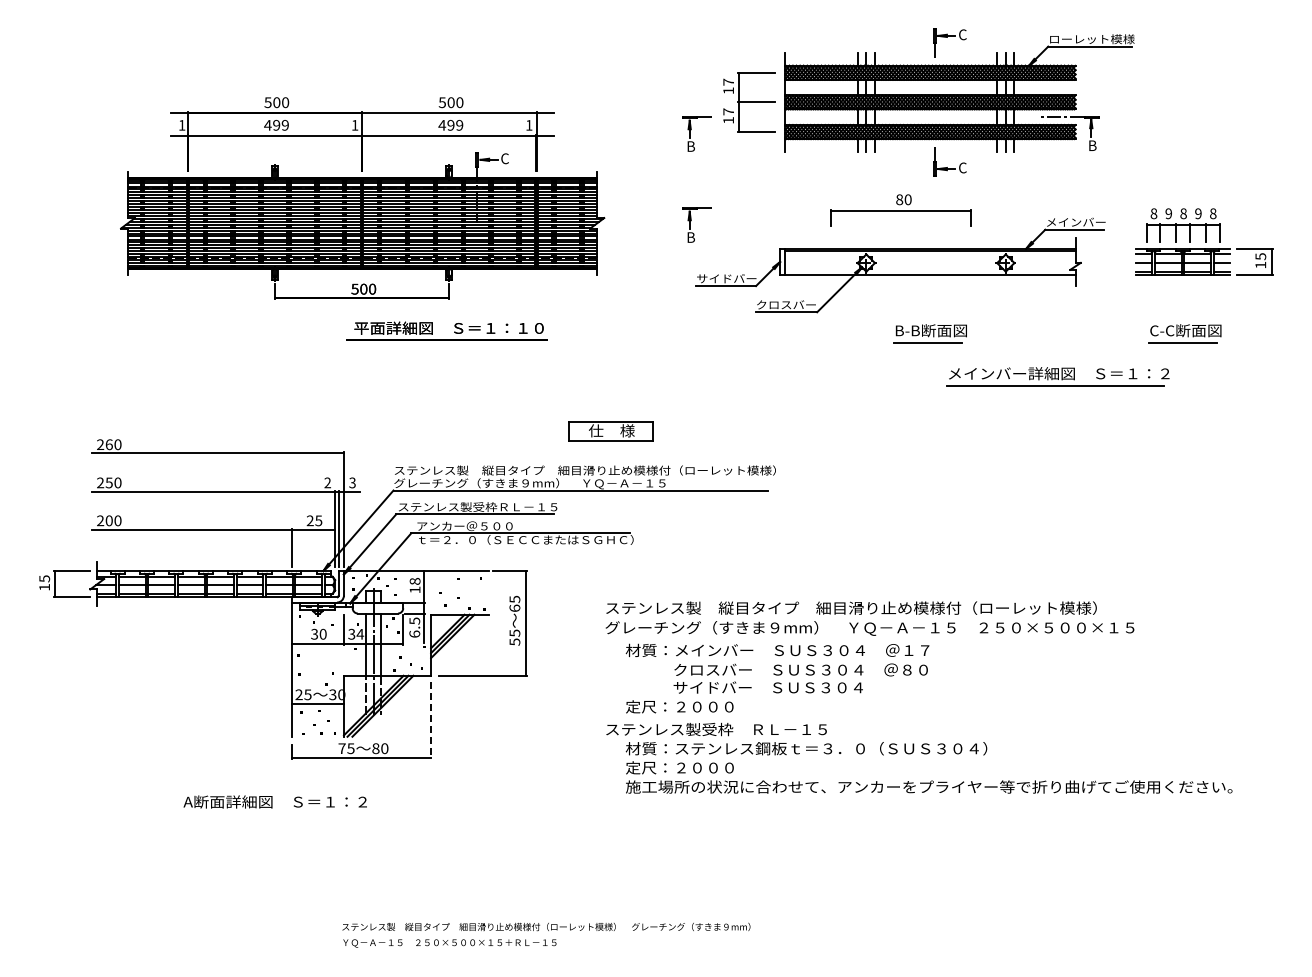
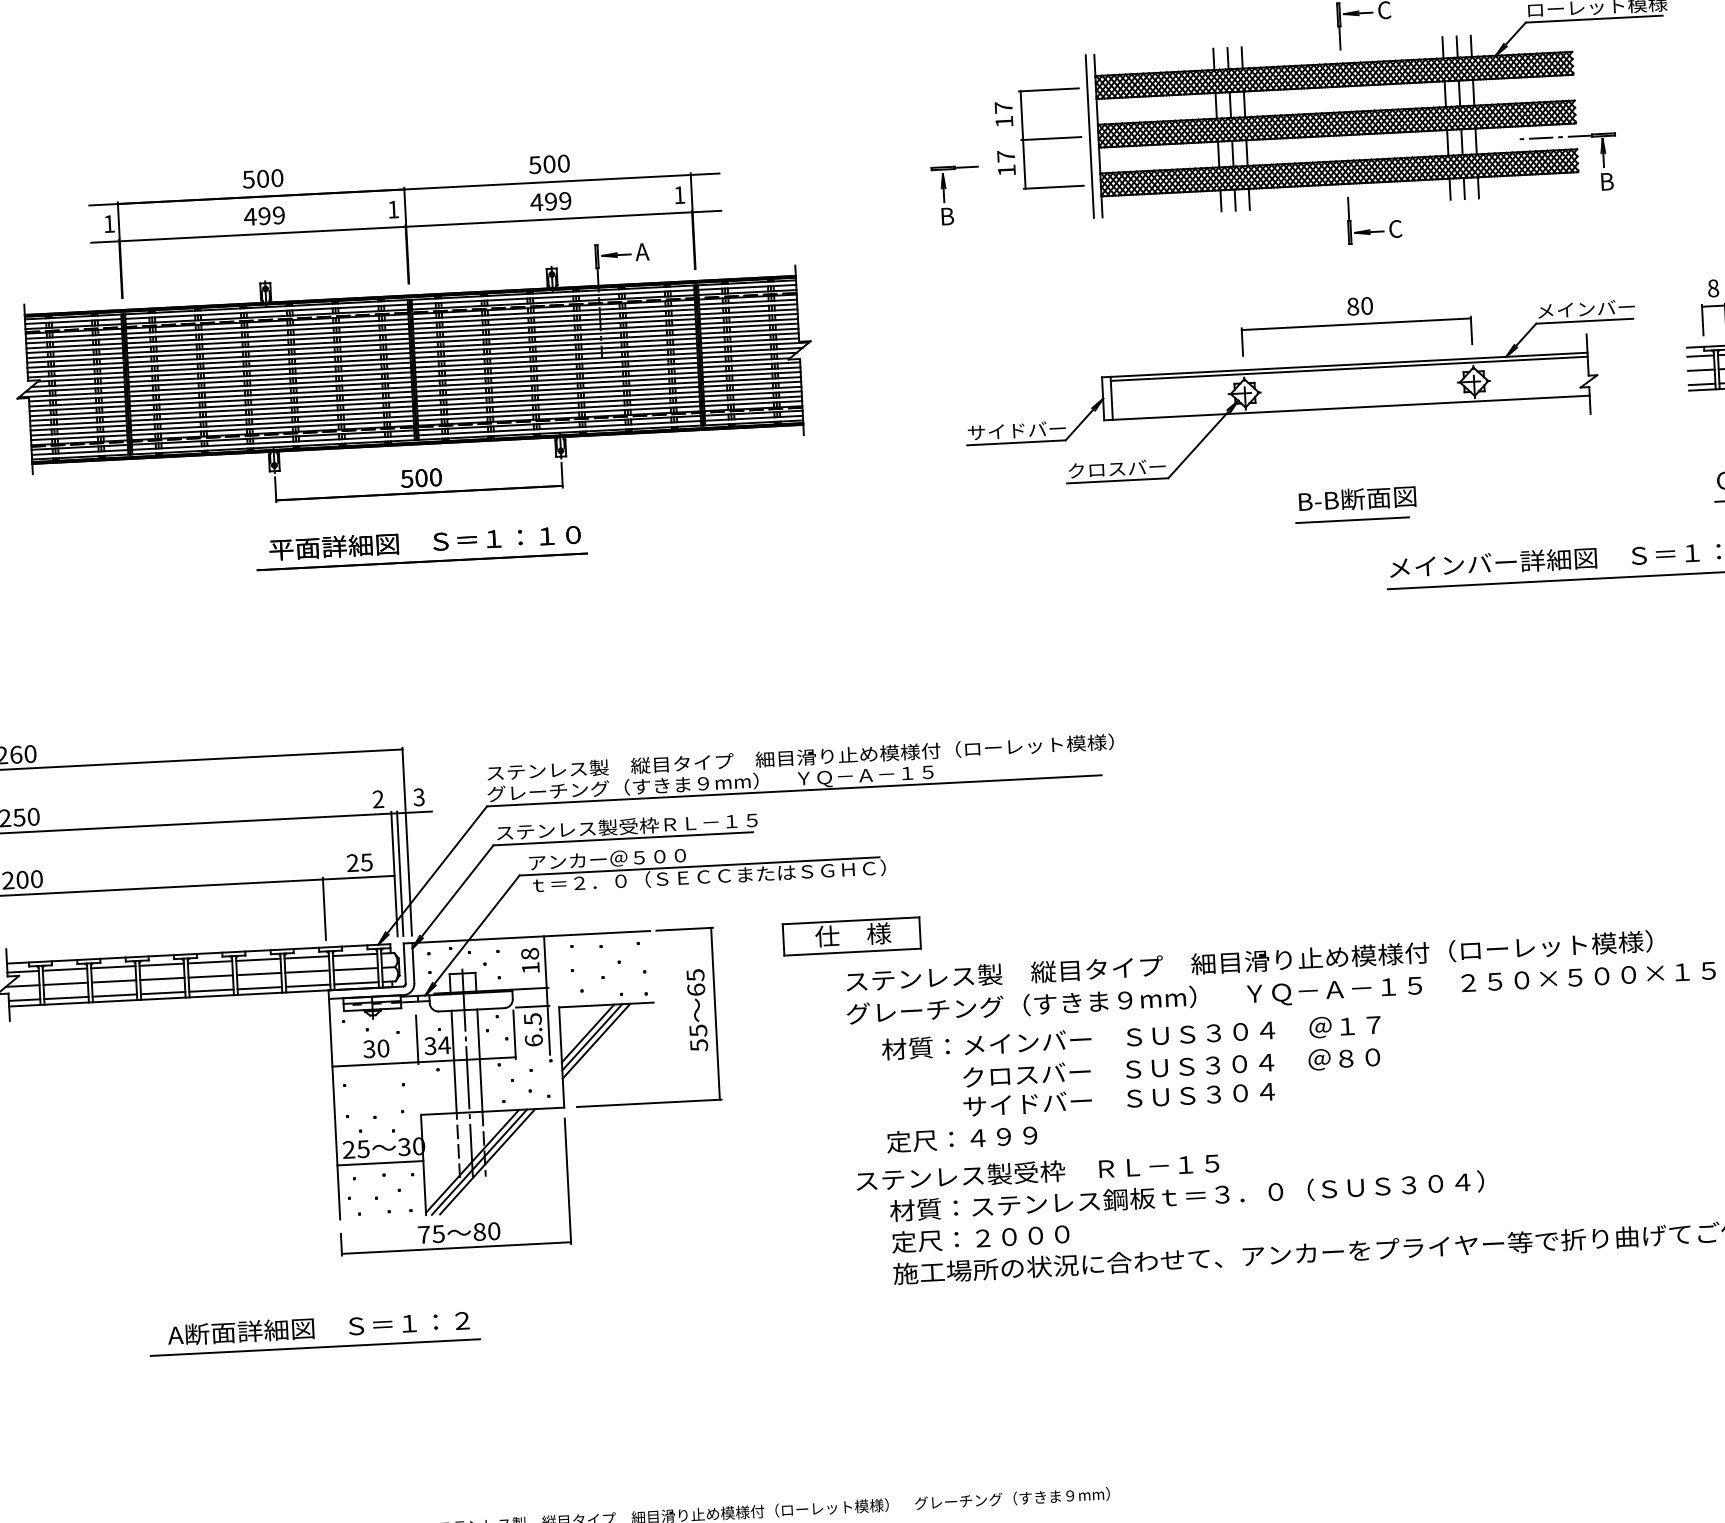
line: (780, 101) -> (1090, 135), added
text: (504, 158) -> (641, 251), C -> A
part: (900, 210) -> (1355, 324), moved
part: (696, 224) -> (962, 344), removed
part: (454, 331) -> (434, 547), moved
part: (610, 431) -> (851, 936), moved
text: (704, 706) -> (1015, 1135), 定尺：２０００ -> 定尺：４９９
line: (431, 721) -> (568, 1182), dashed -> solid
line: (272, 813) -> (315, 1347), added

